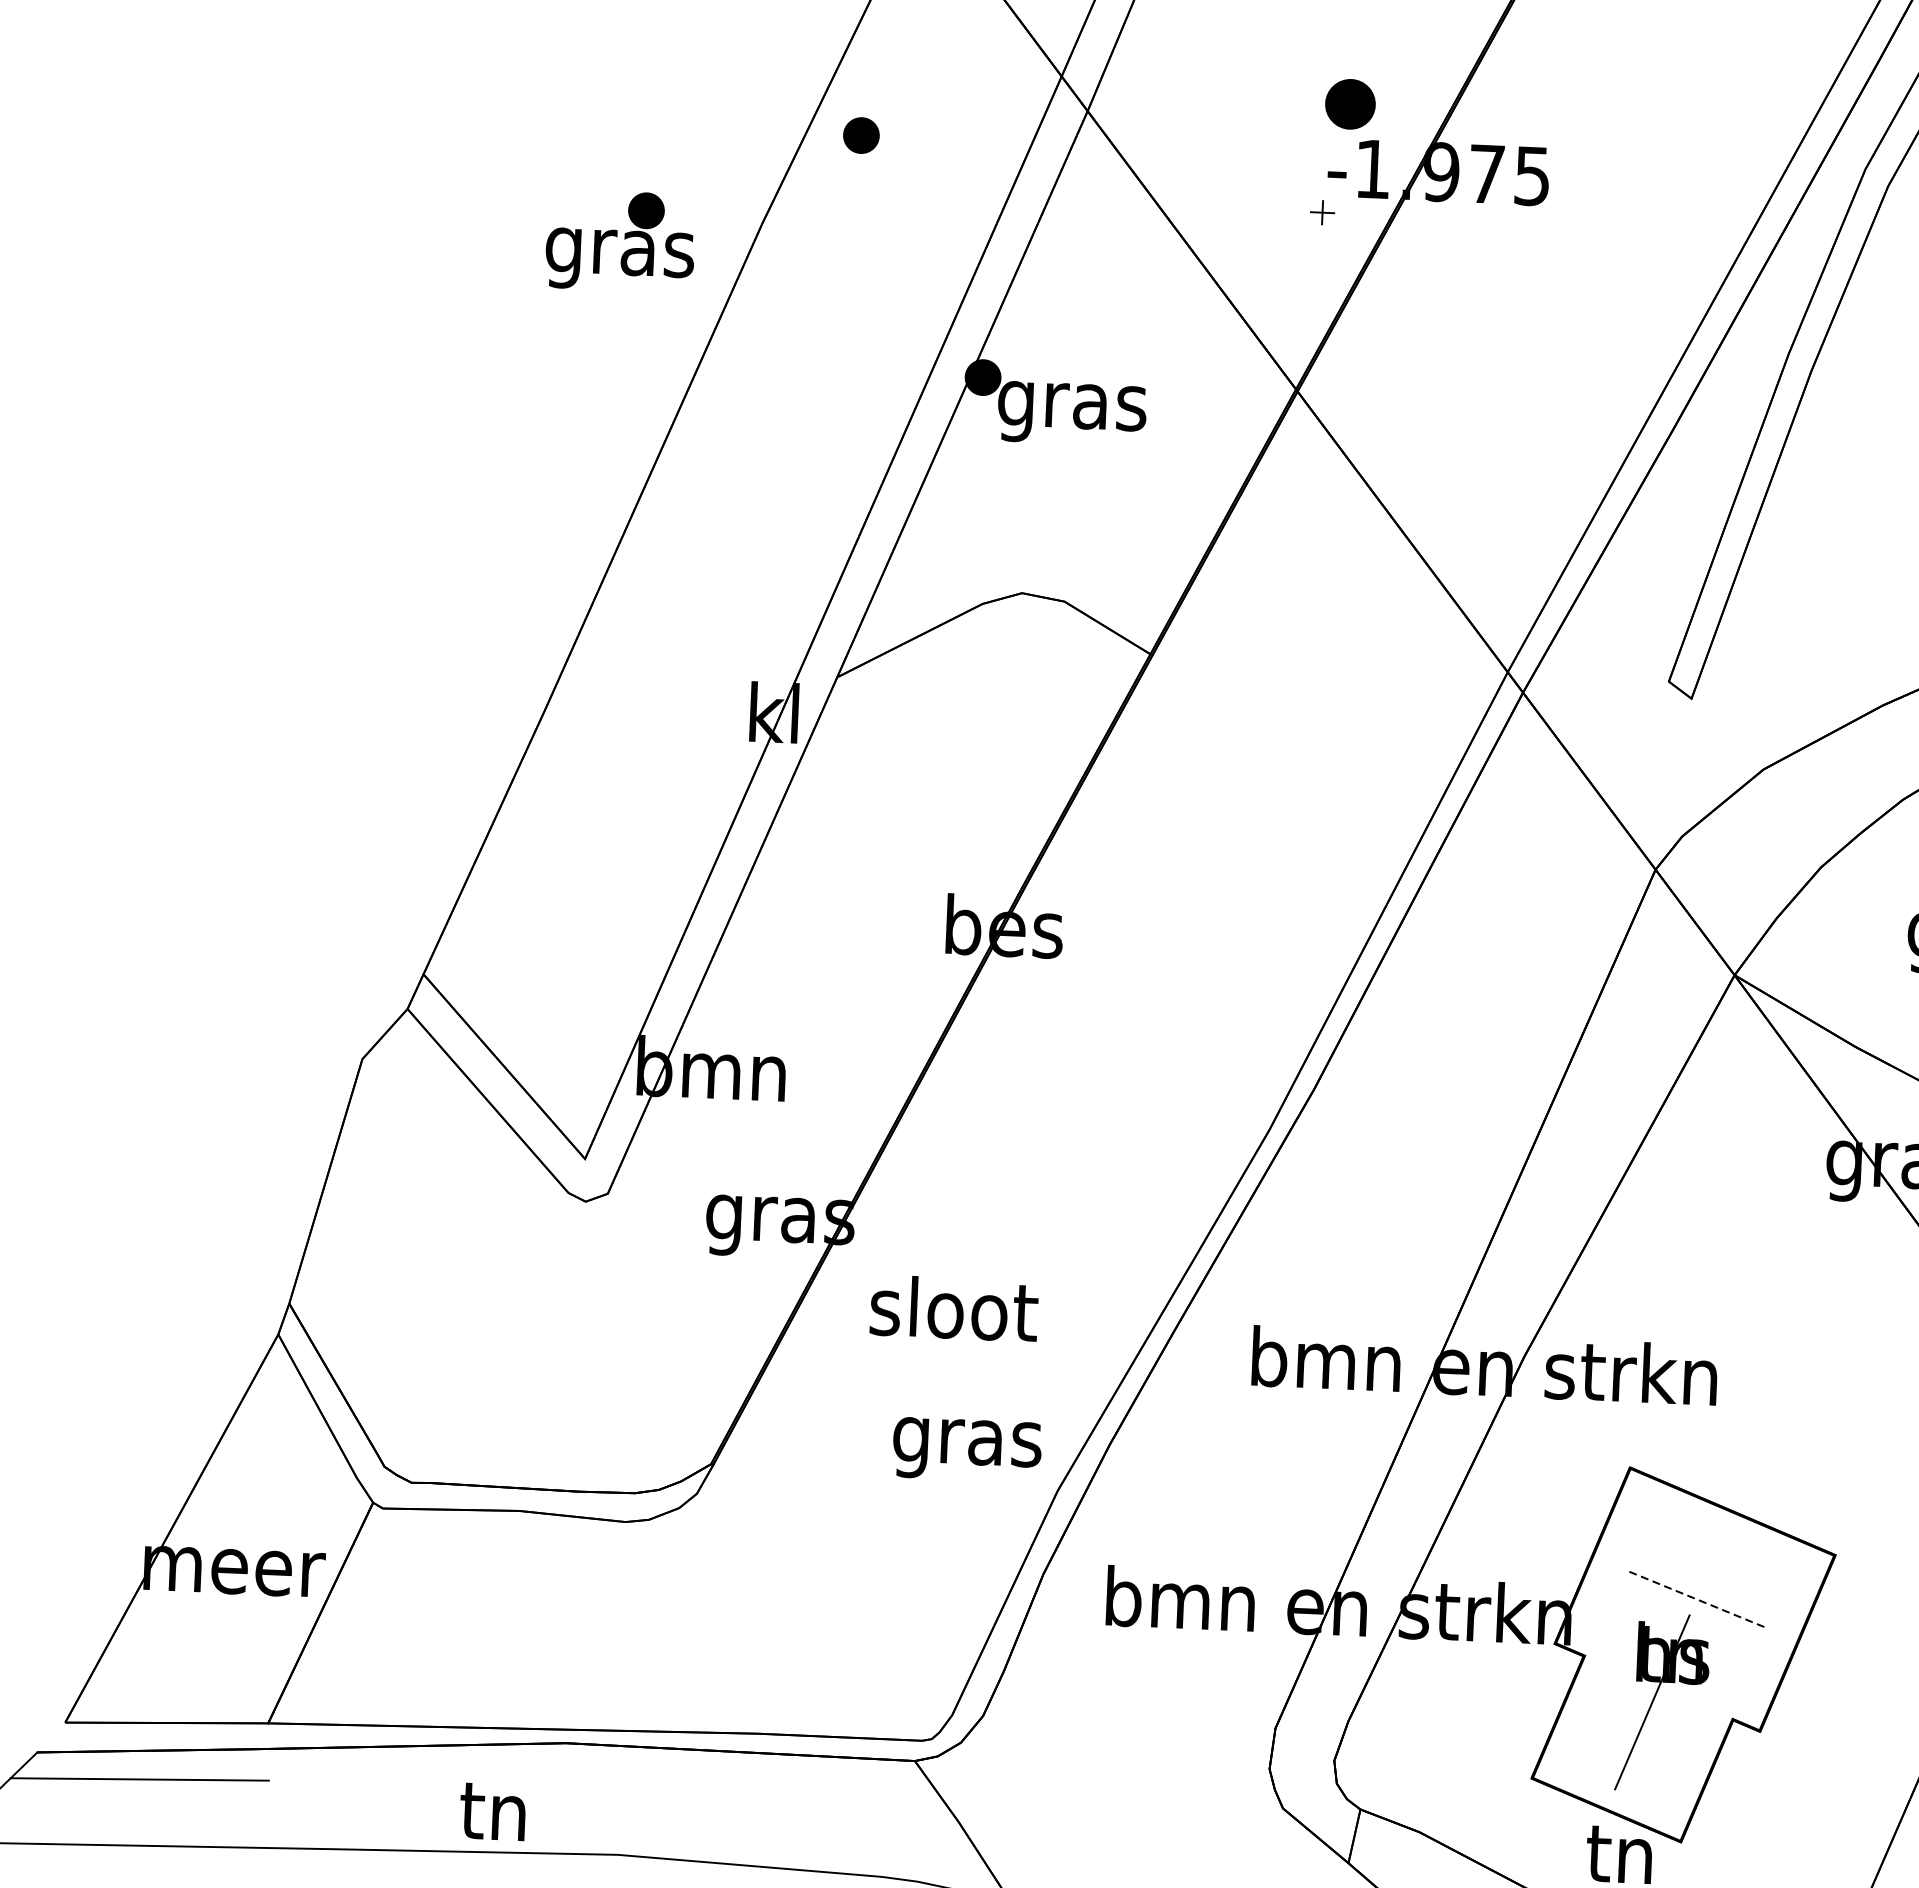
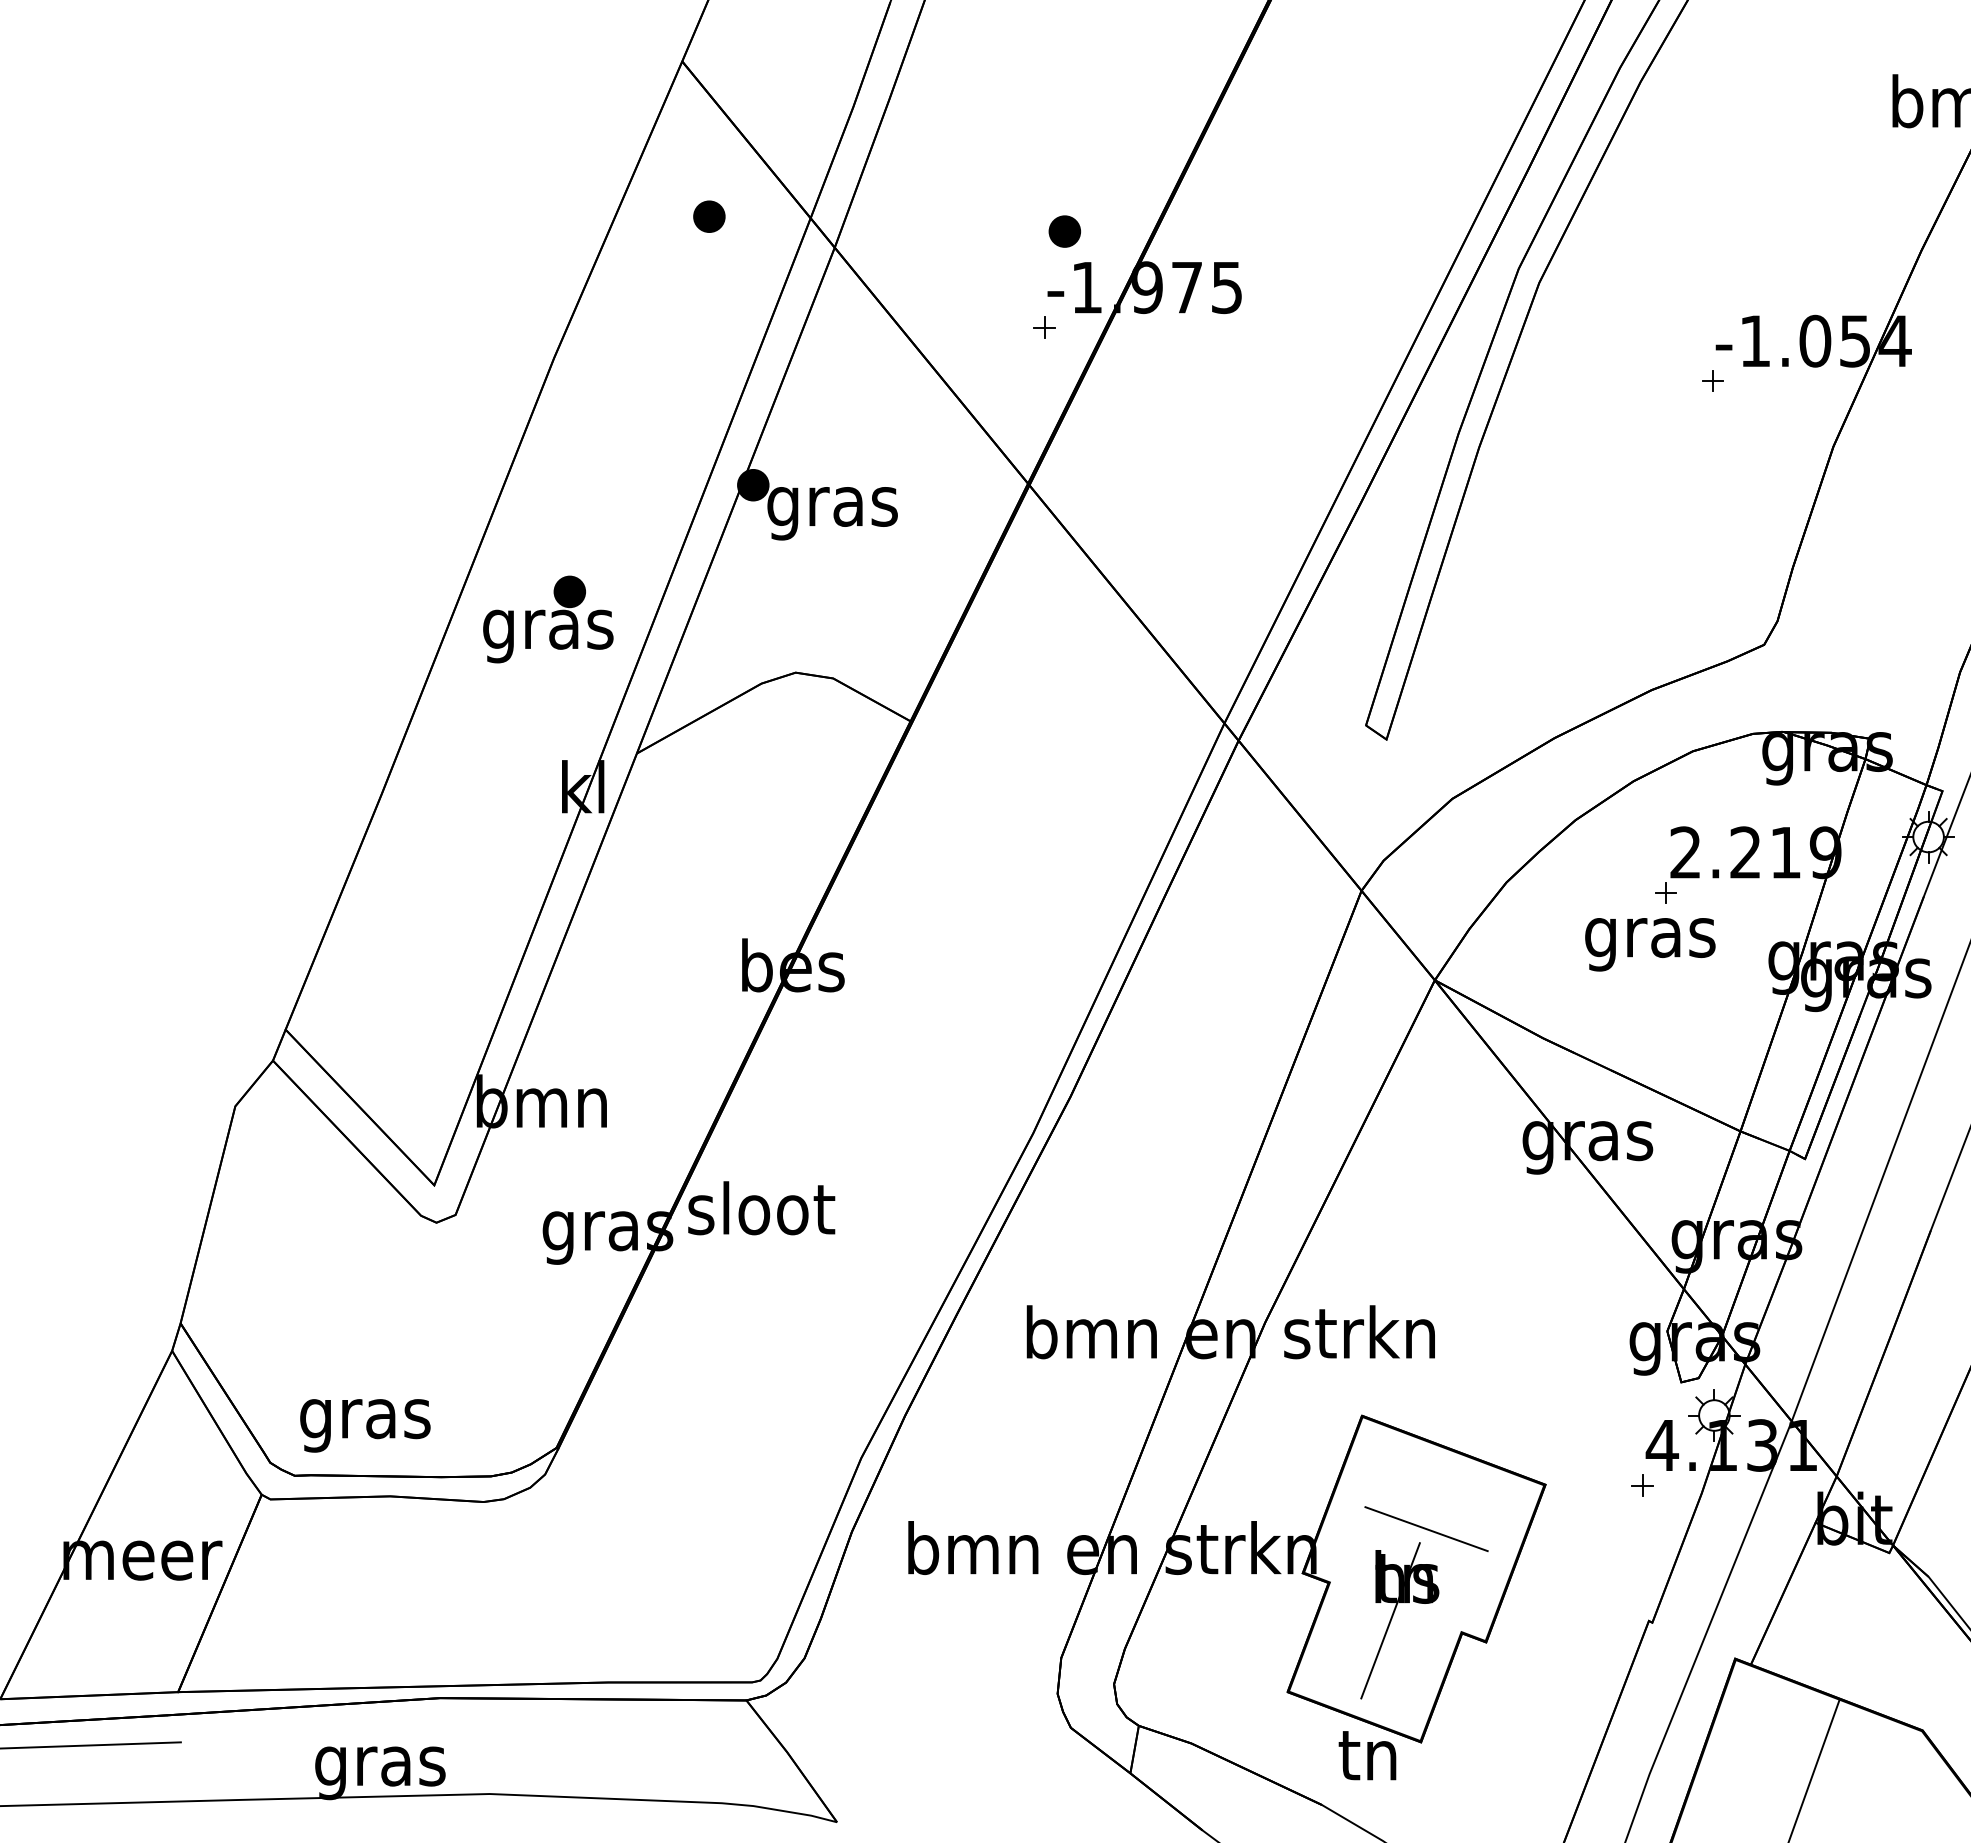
part: (1350, 104) -> (1064, 231), size x0.71
part: (861, 135) -> (709, 216), moved
part: (620, 241) -> (548, 619), moved
text: (954, 1308) -> (761, 1208), moved
text: (967, 1449) -> (365, 1425), moved
line: (1697, 1600) -> (1426, 1529), dashed -> solid
text: (494, 1820) -> (380, 1768), tn -> gras

